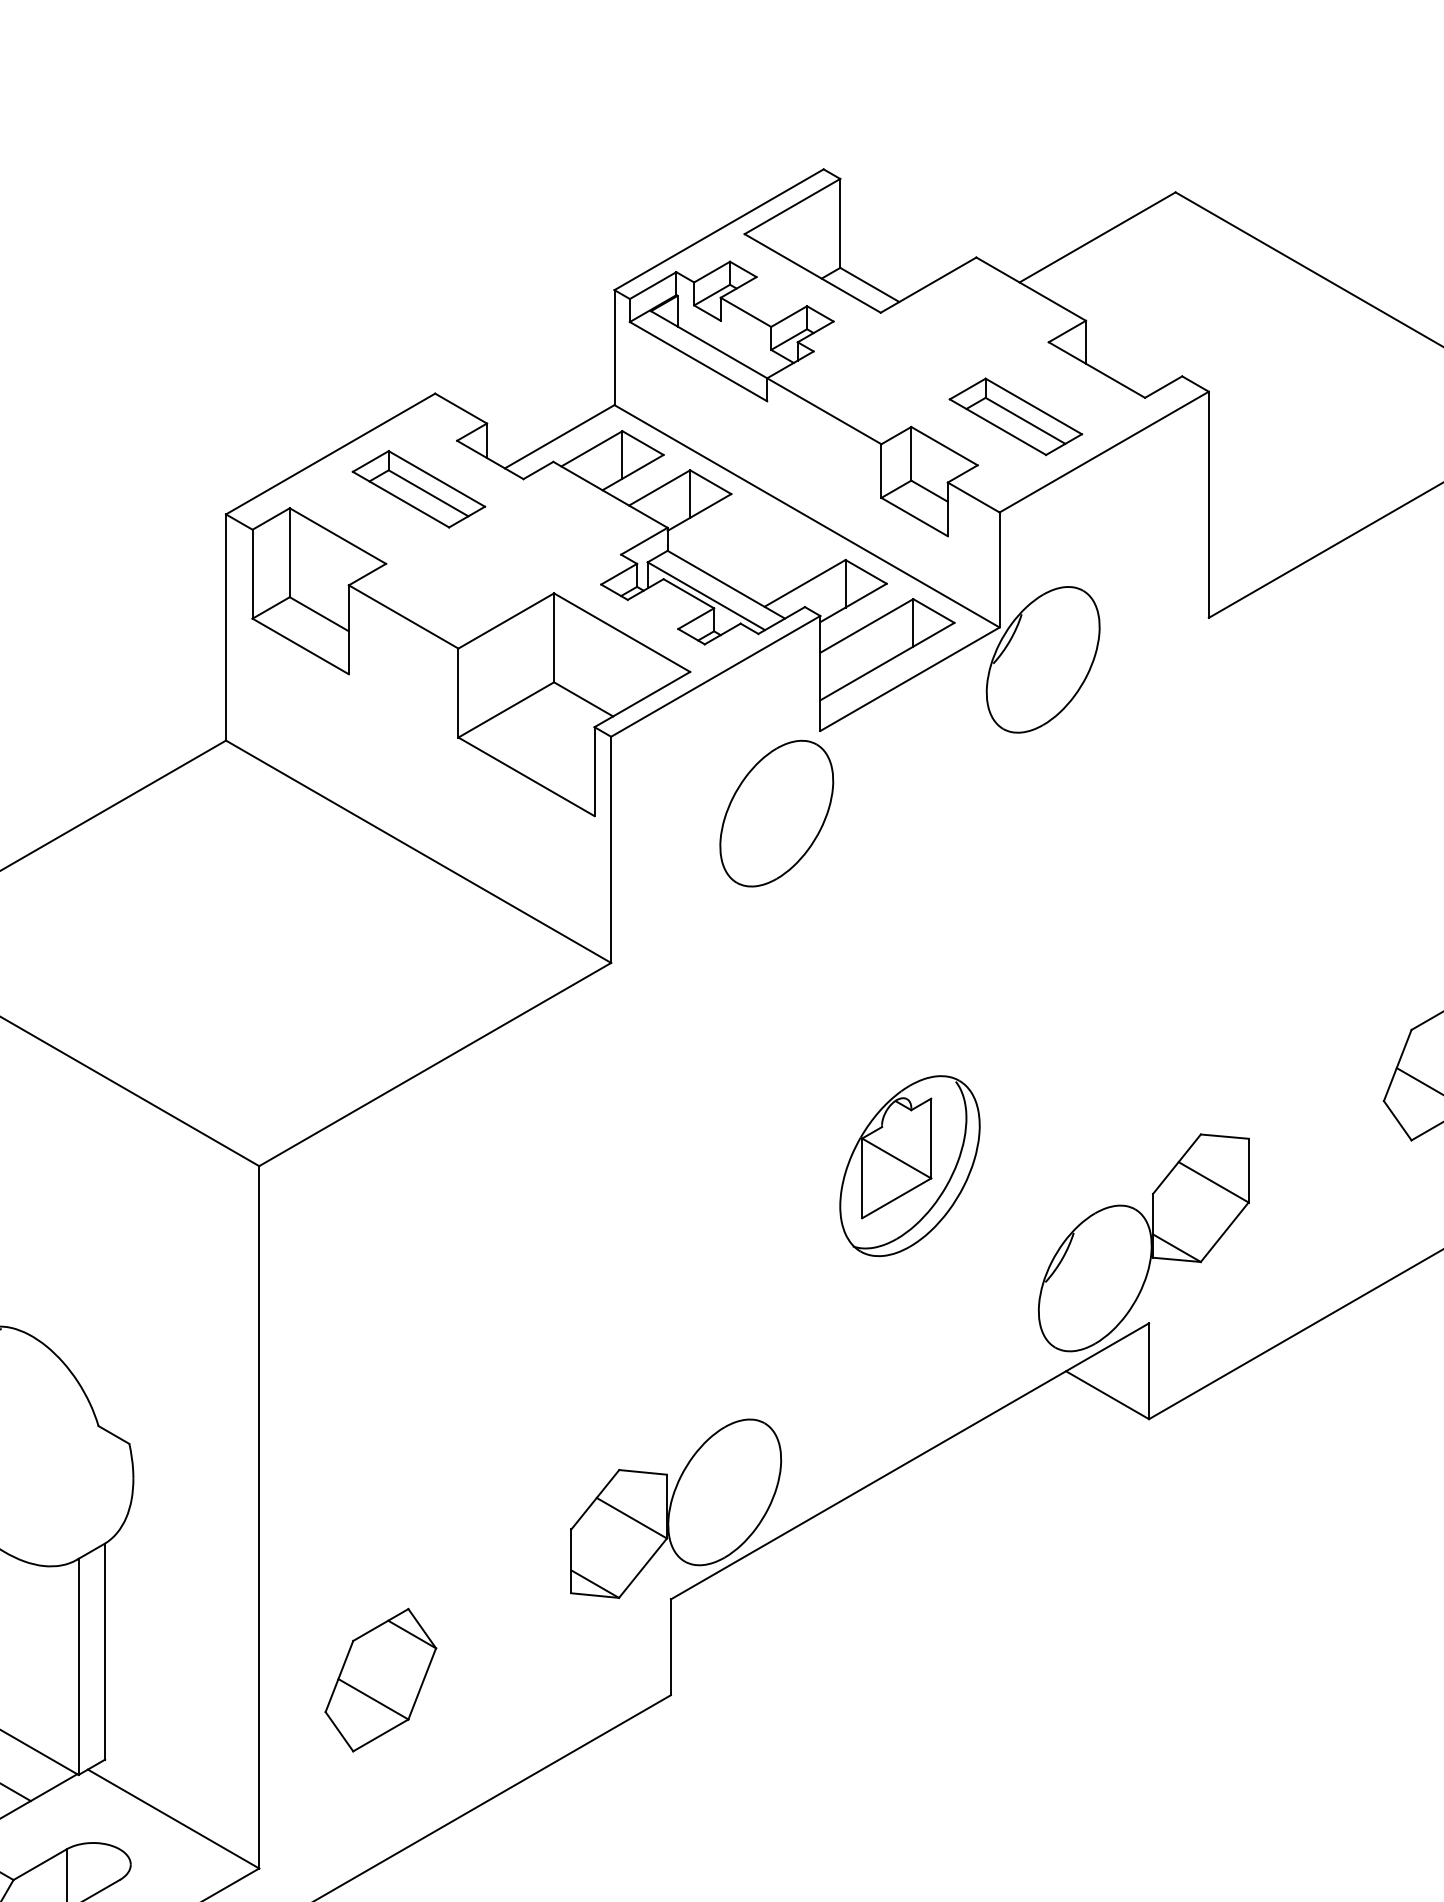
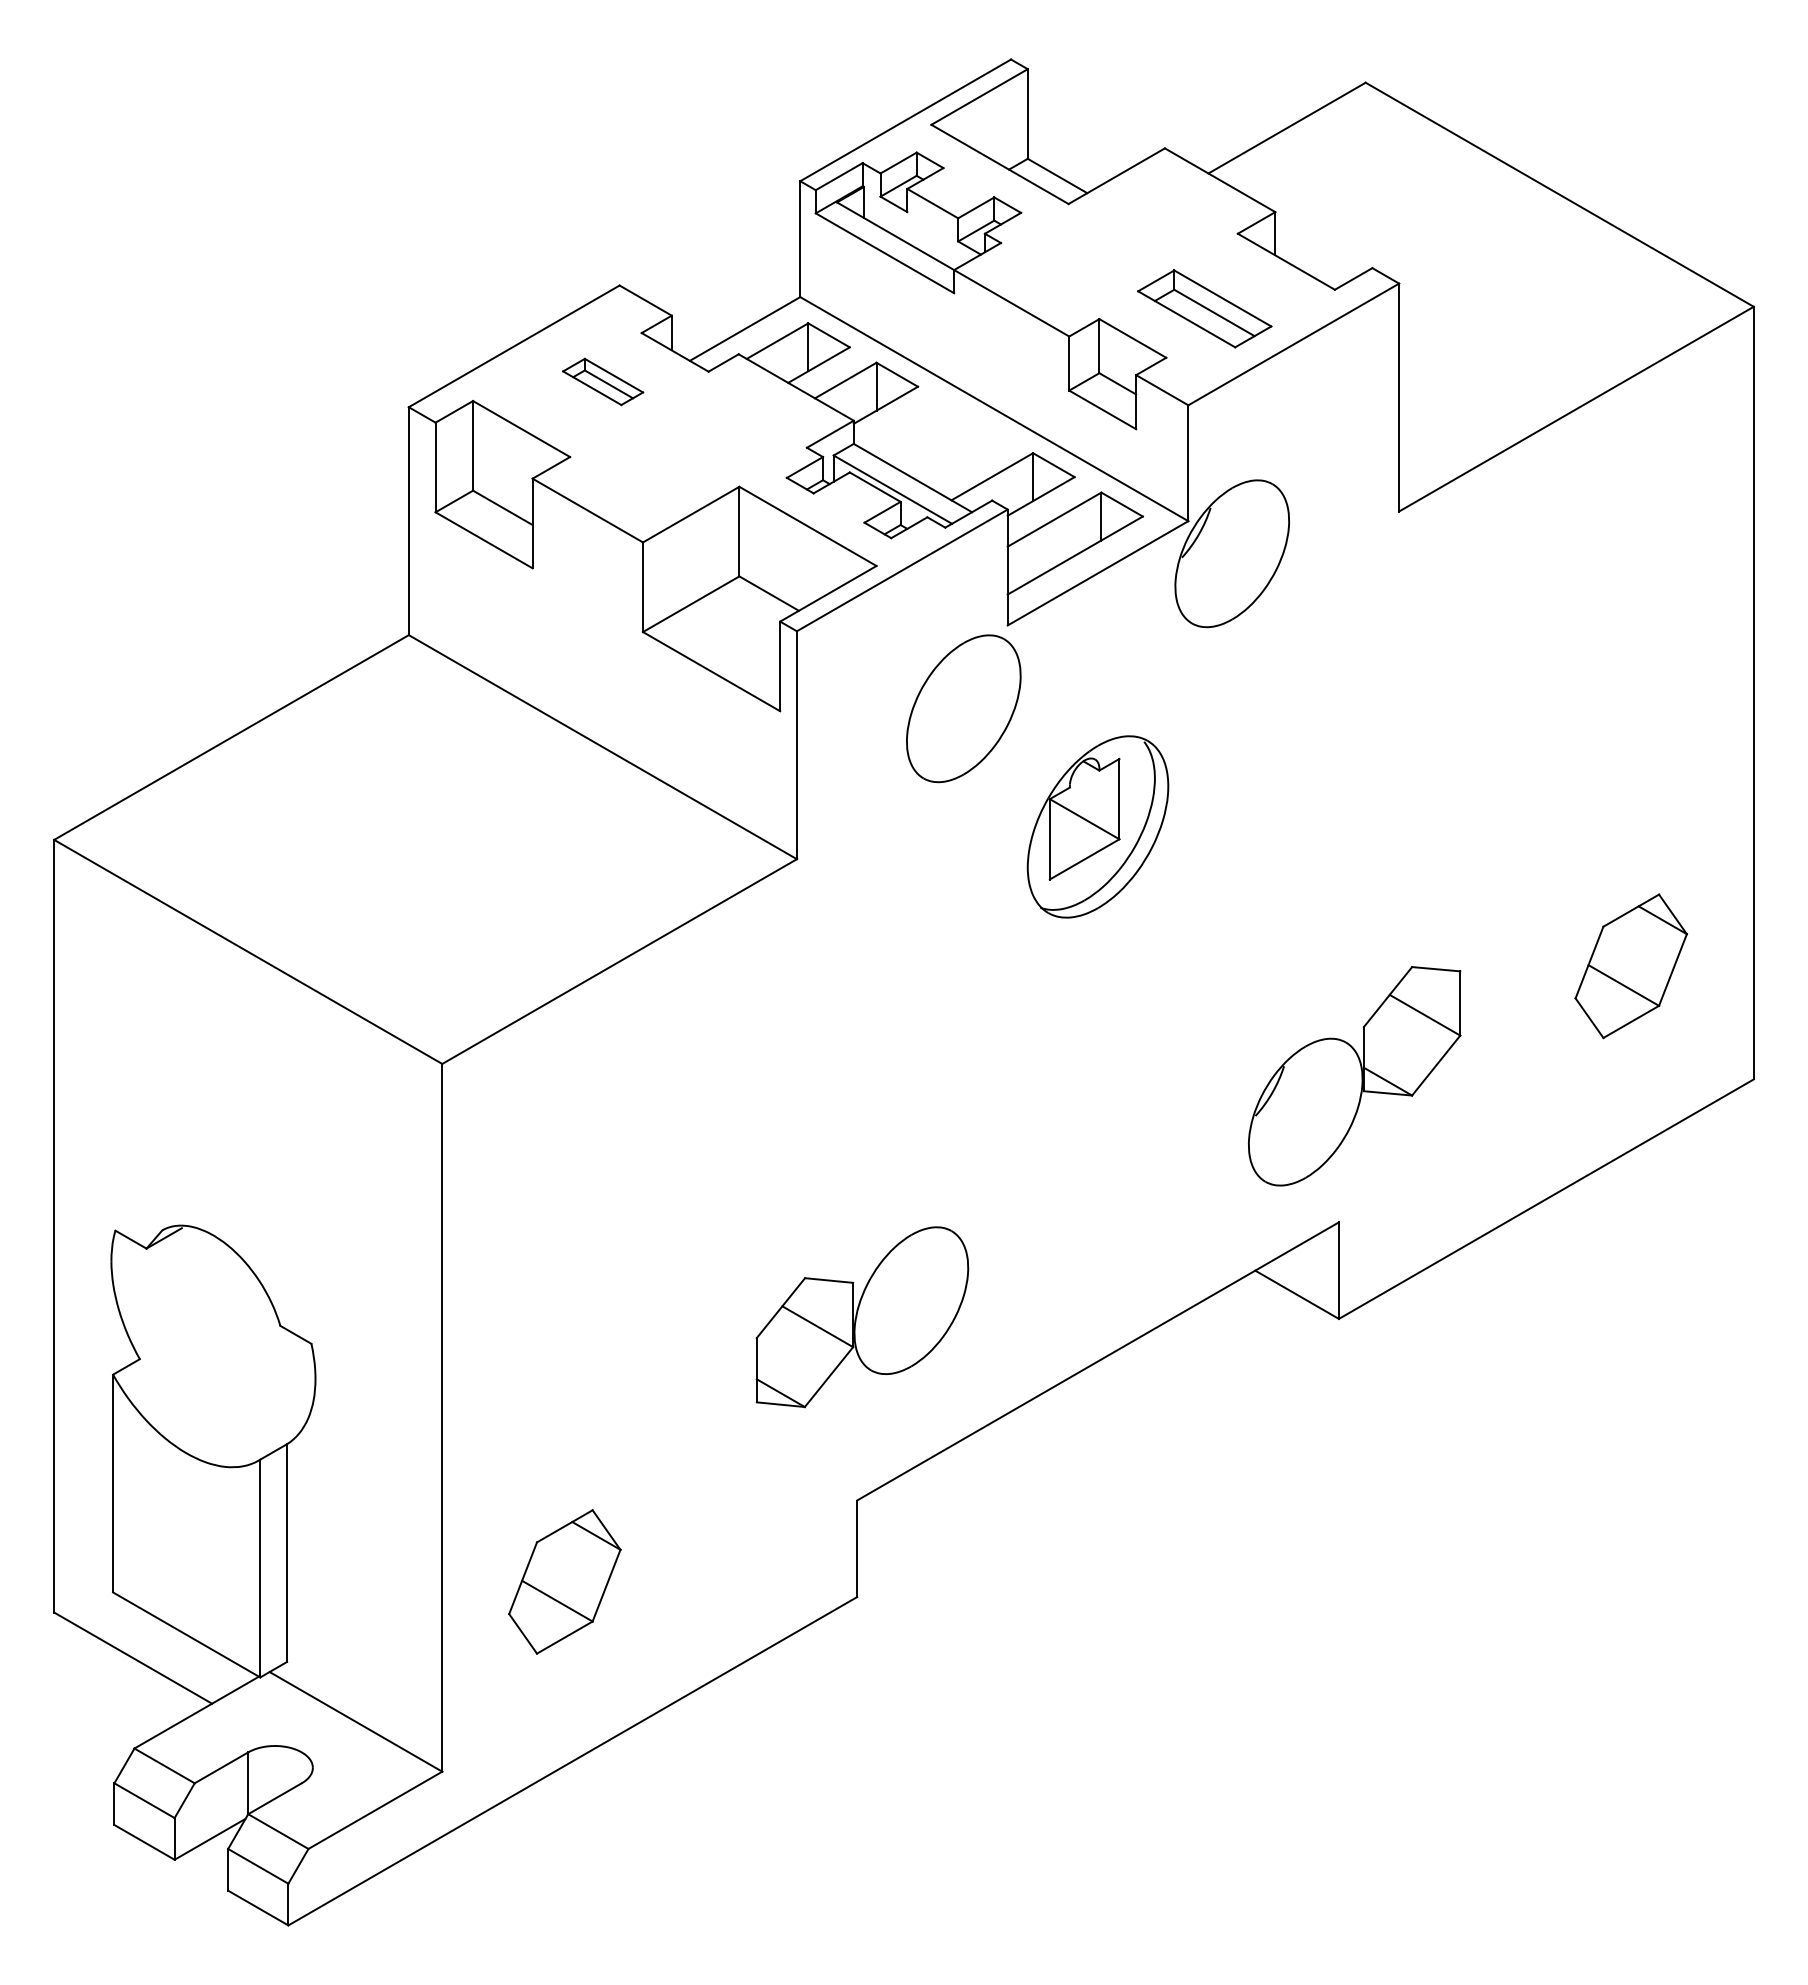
part: (418, 488) -> (602, 381), size x0.6
part: (909, 1165) -> (1097, 826), moved
part: (1143, 1243) -> (1354, 1076), moved
part: (676, 1509) -> (862, 1317), moved

